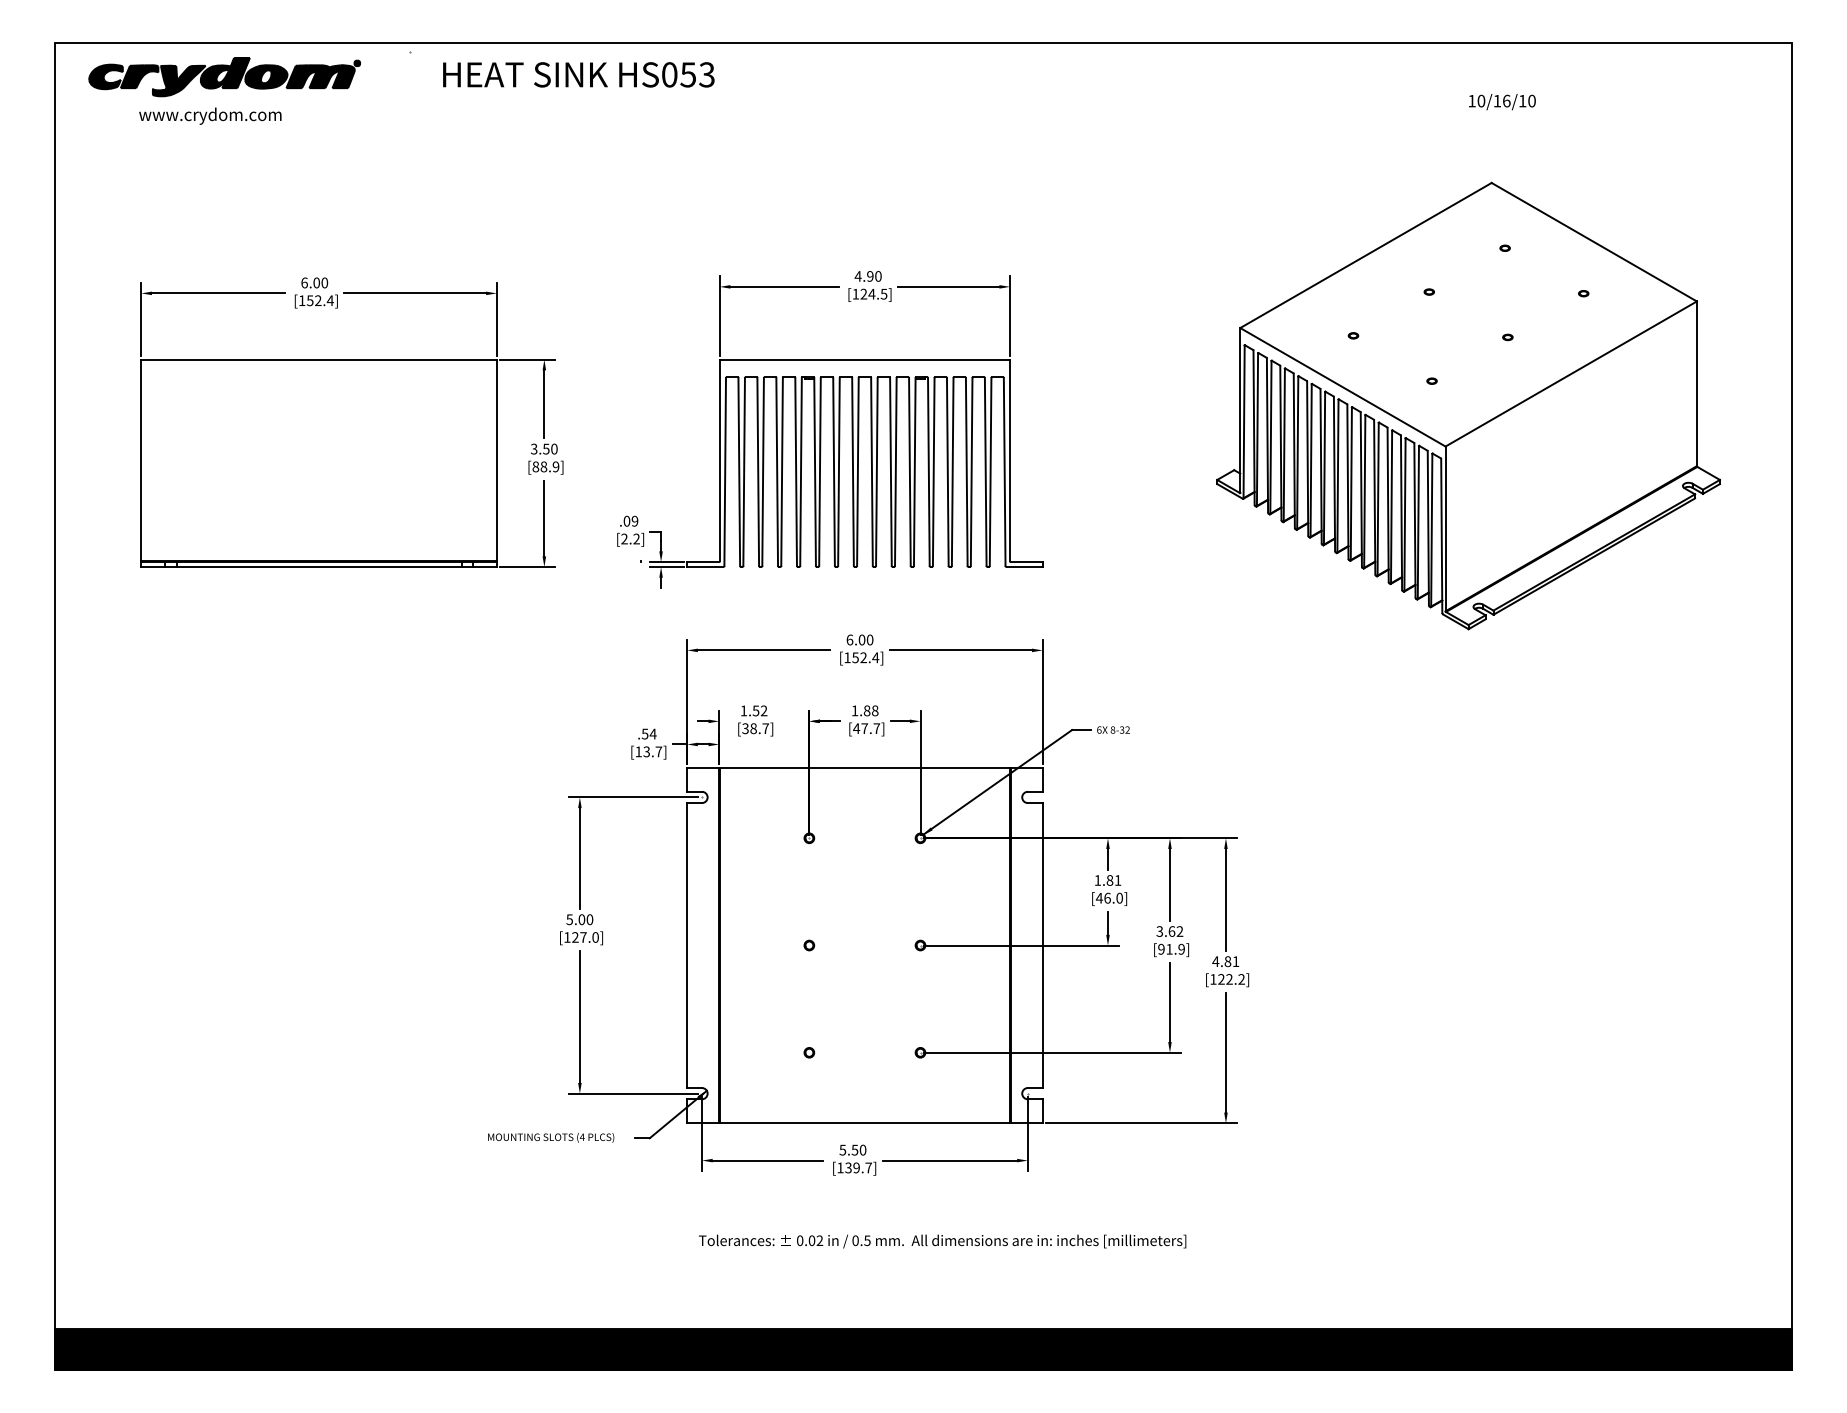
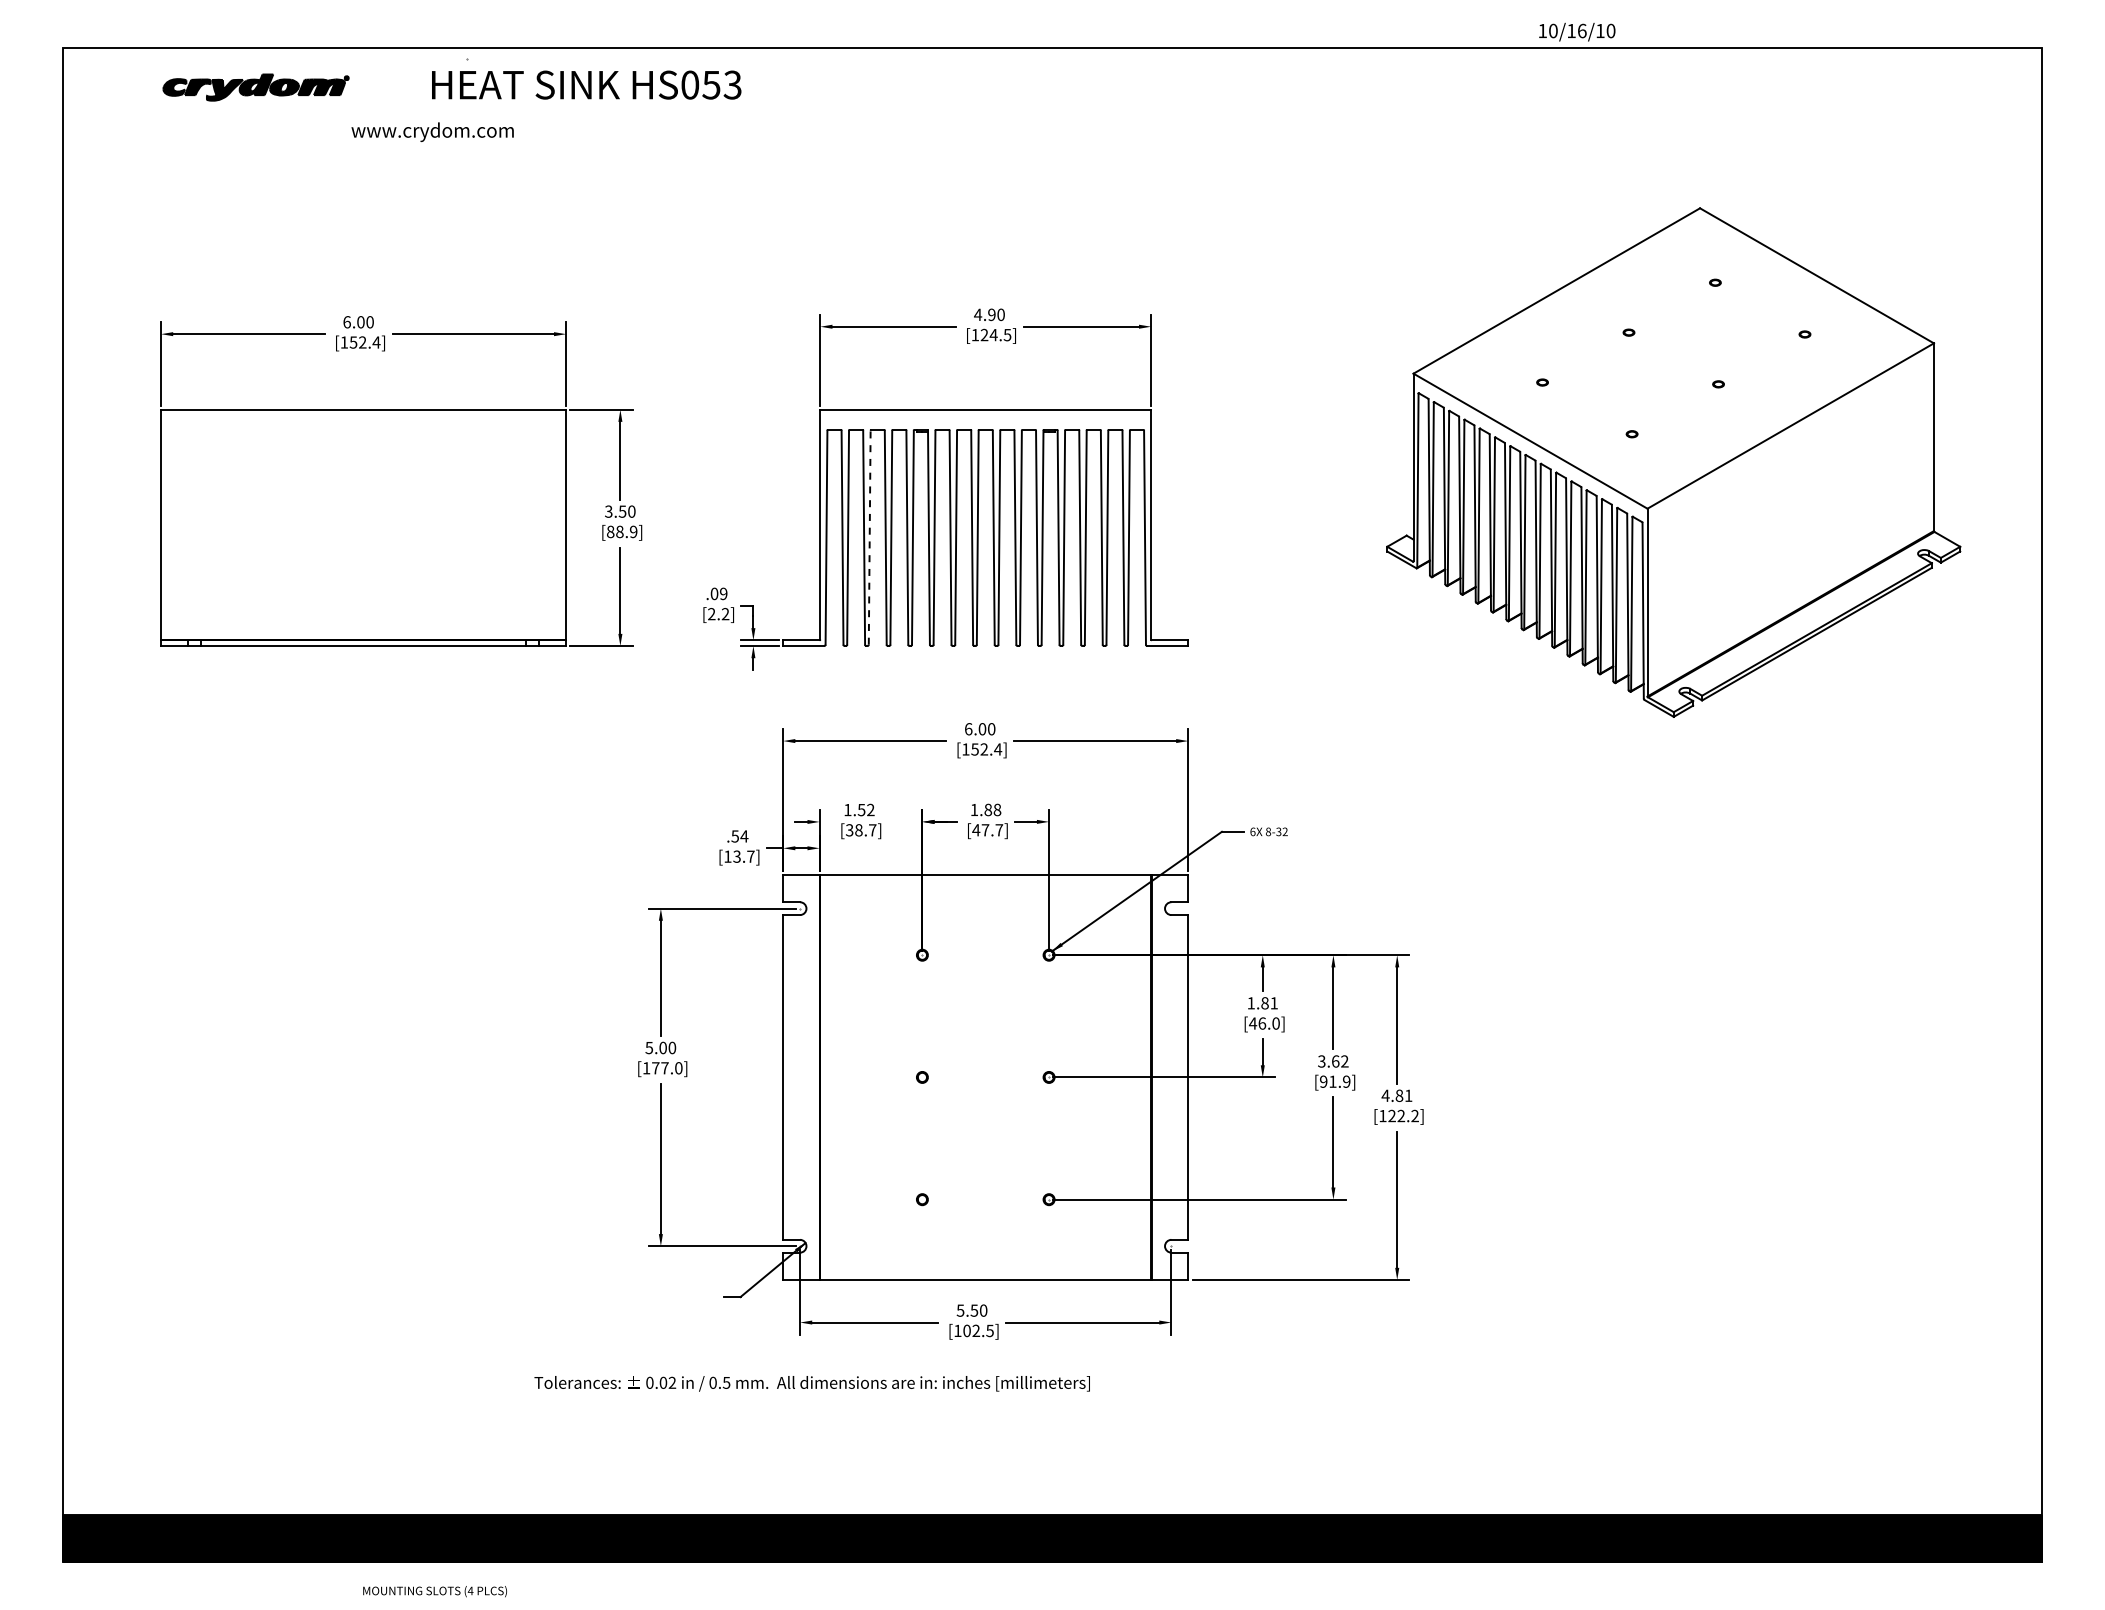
text: (578, 74) -> (586, 84), moved
part: (224, 76) -> (255, 87), size x0.6
text: (1502, 101) -> (1577, 31), moved
text: (210, 116) -> (432, 132), moved
line: (762, 471) -> (869, 537), solid -> dashed
text: (575, 937) -> (655, 1068), [127.0] -> [177.0]
text: (550, 1137) -> (434, 1591), moved
text: (858, 1167) -> (978, 1330), [139.7] -> [102.5]
text: (941, 1241) -> (811, 1383), moved

